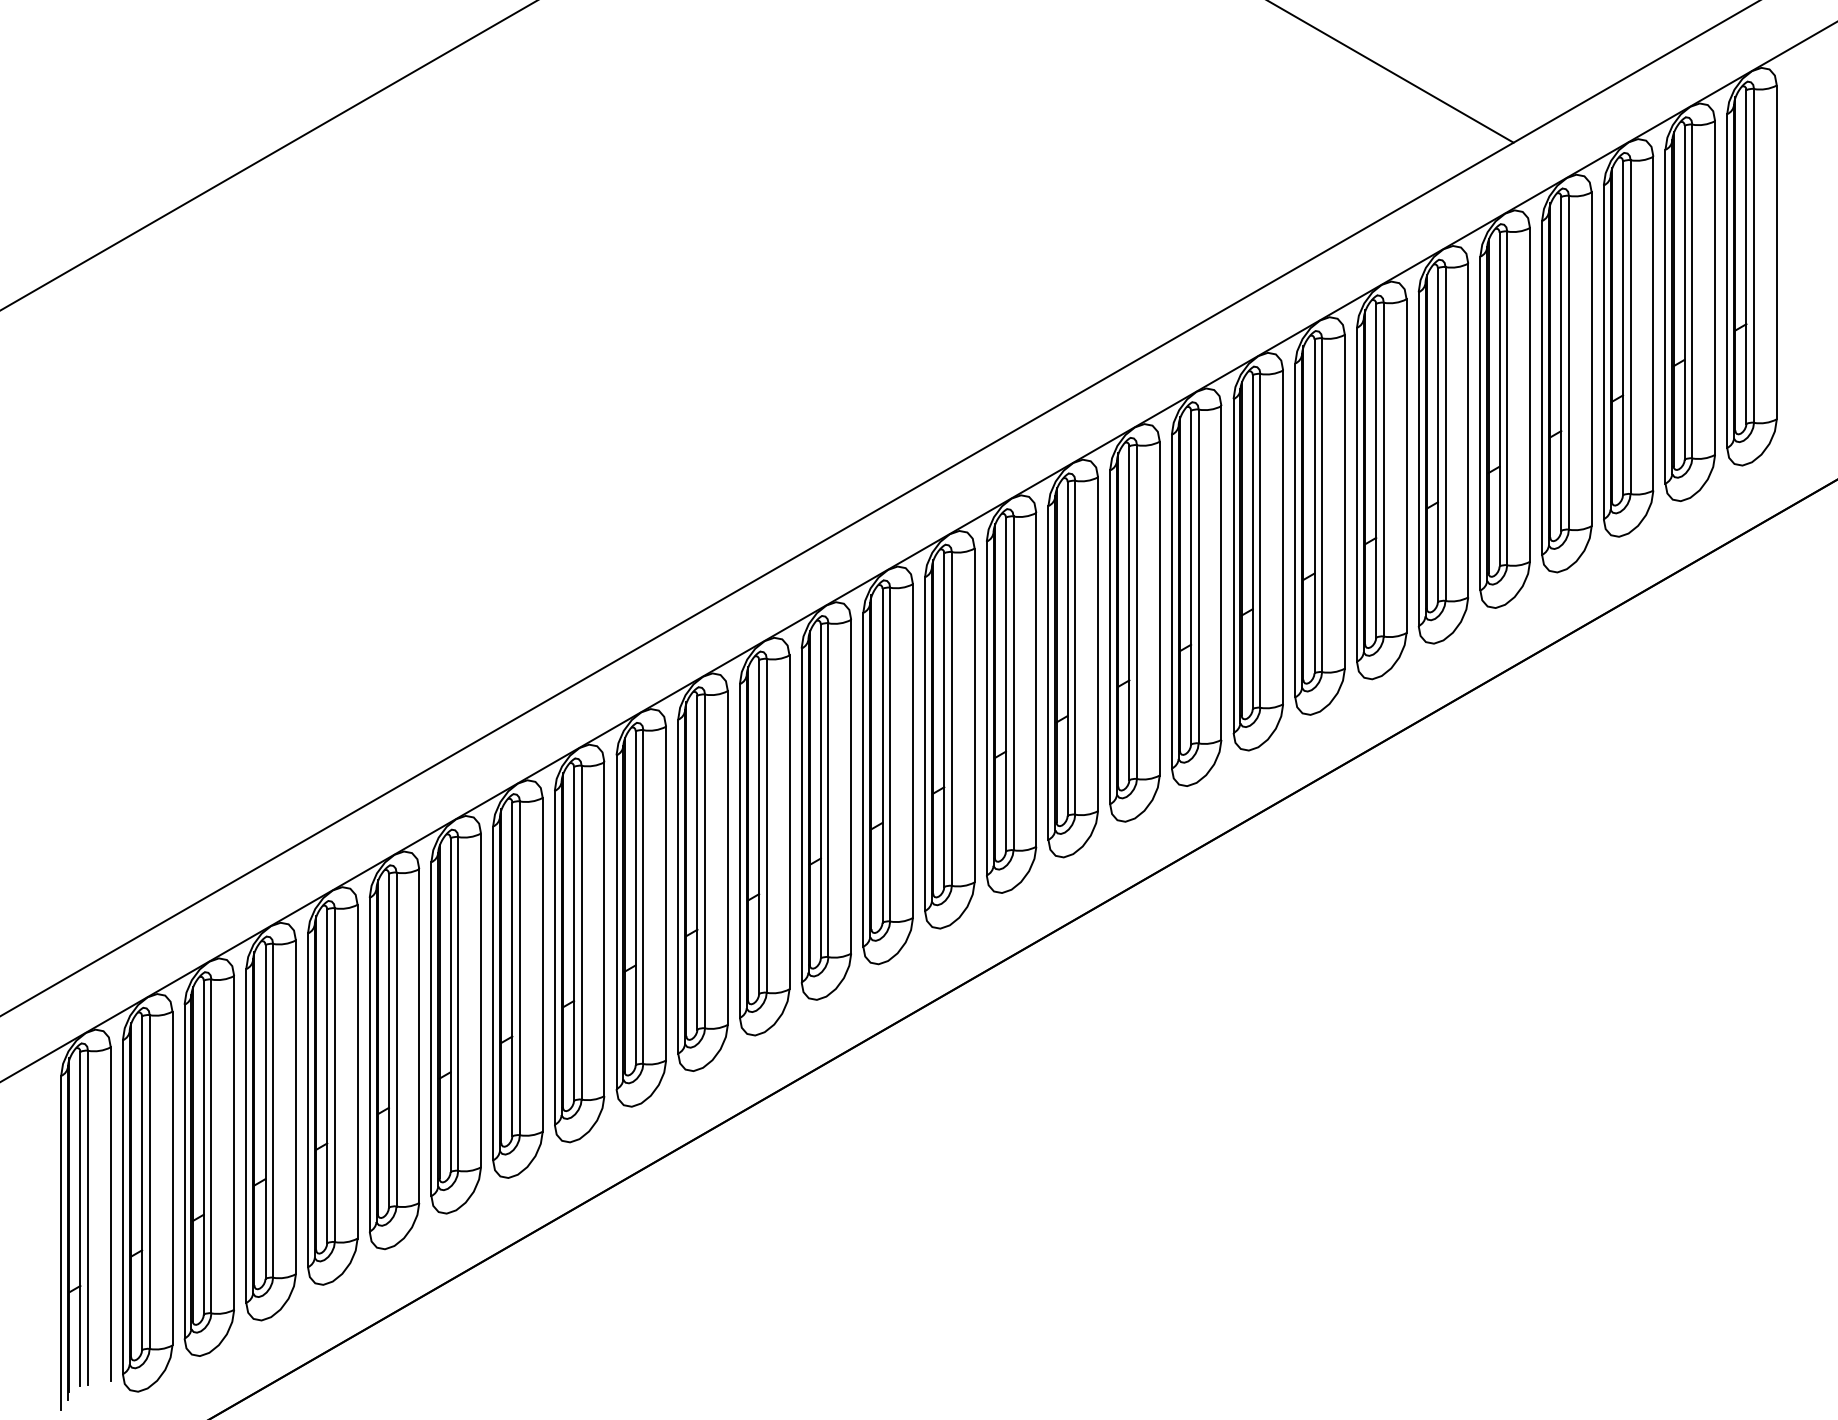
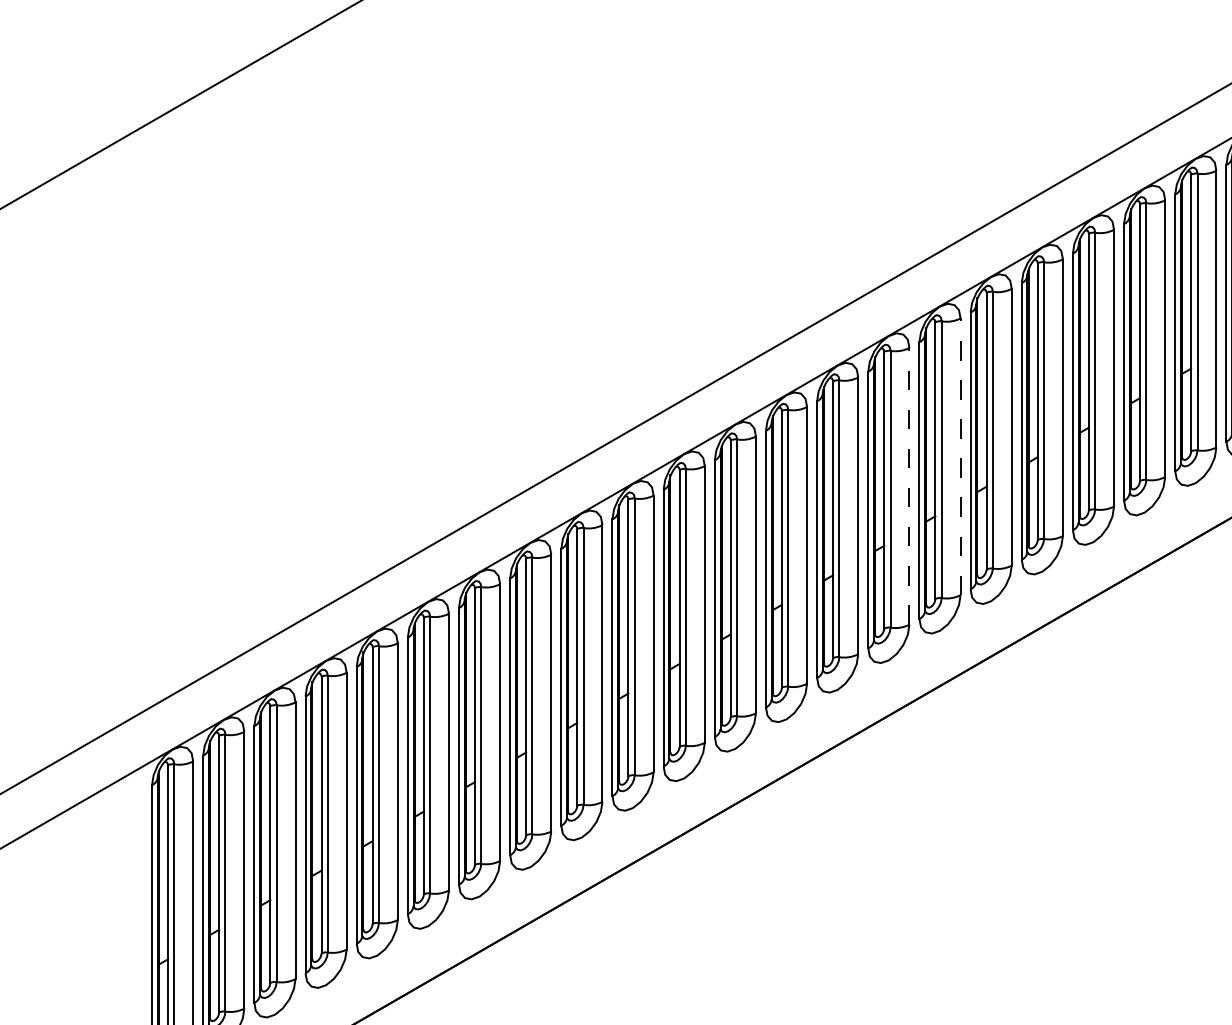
line: (1036, 679) -> (960, 456), solid -> dashed
line: (974, 715) -> (909, 486), solid -> dashed

